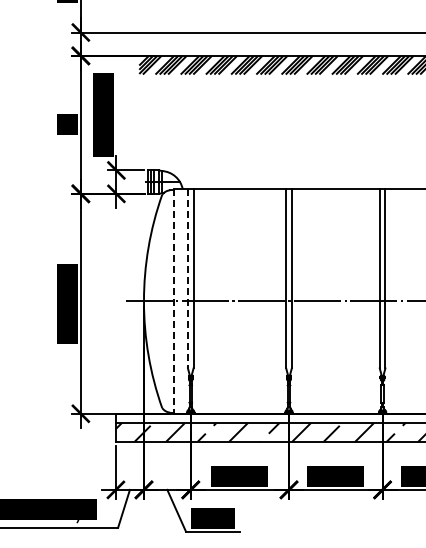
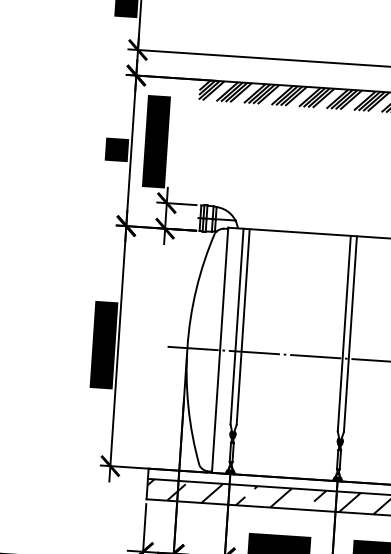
line: (187, 278) -> (236, 326), dashed -> solid
line: (173, 301) -> (219, 350), dashed -> solid

